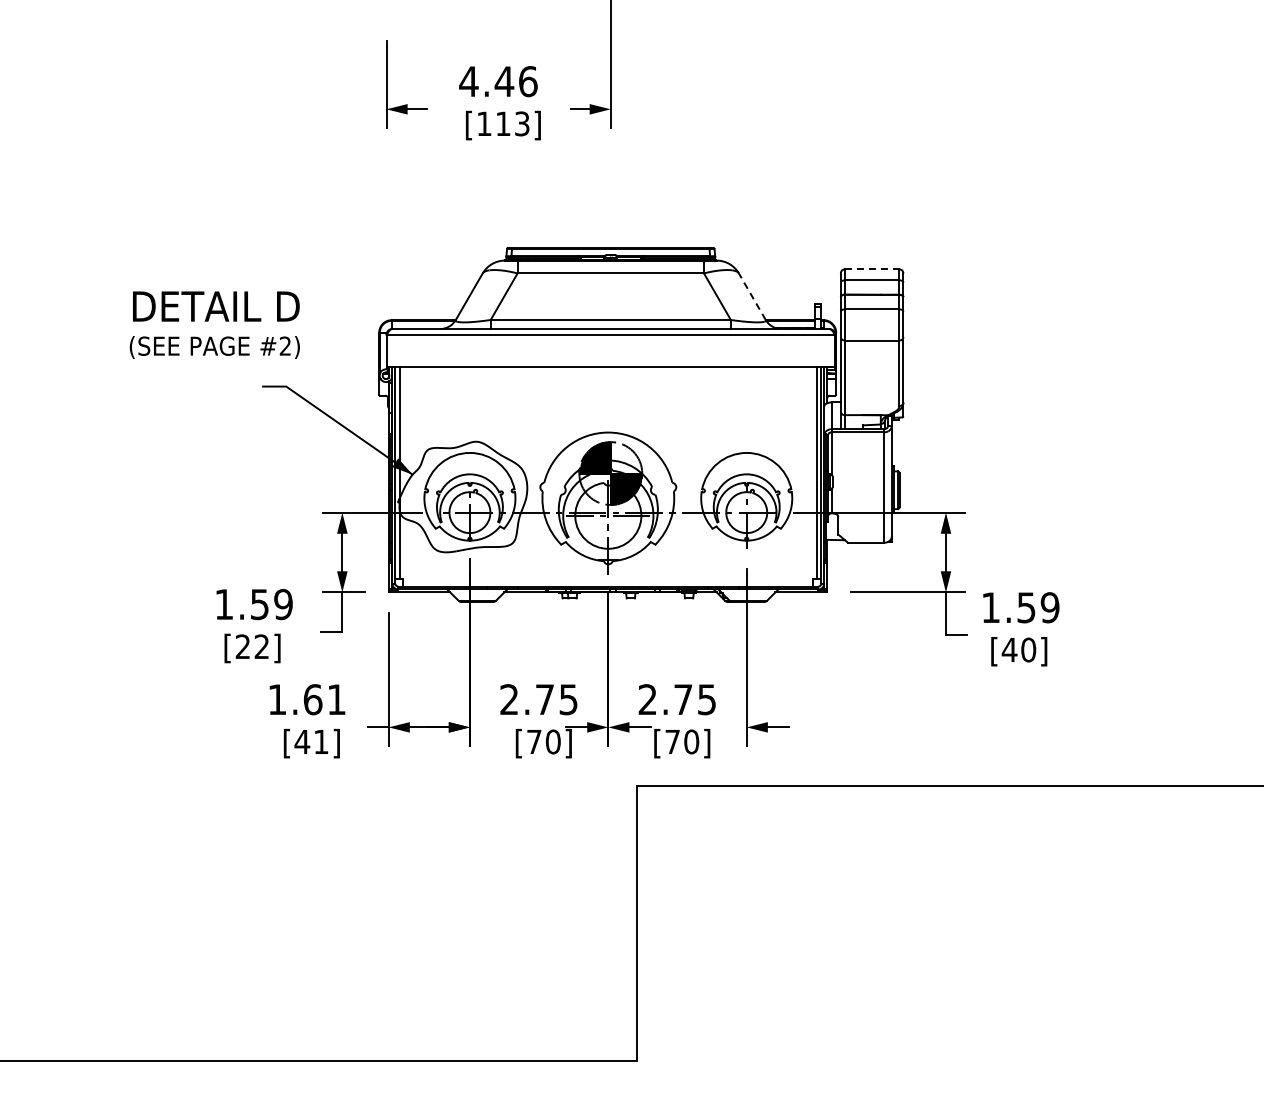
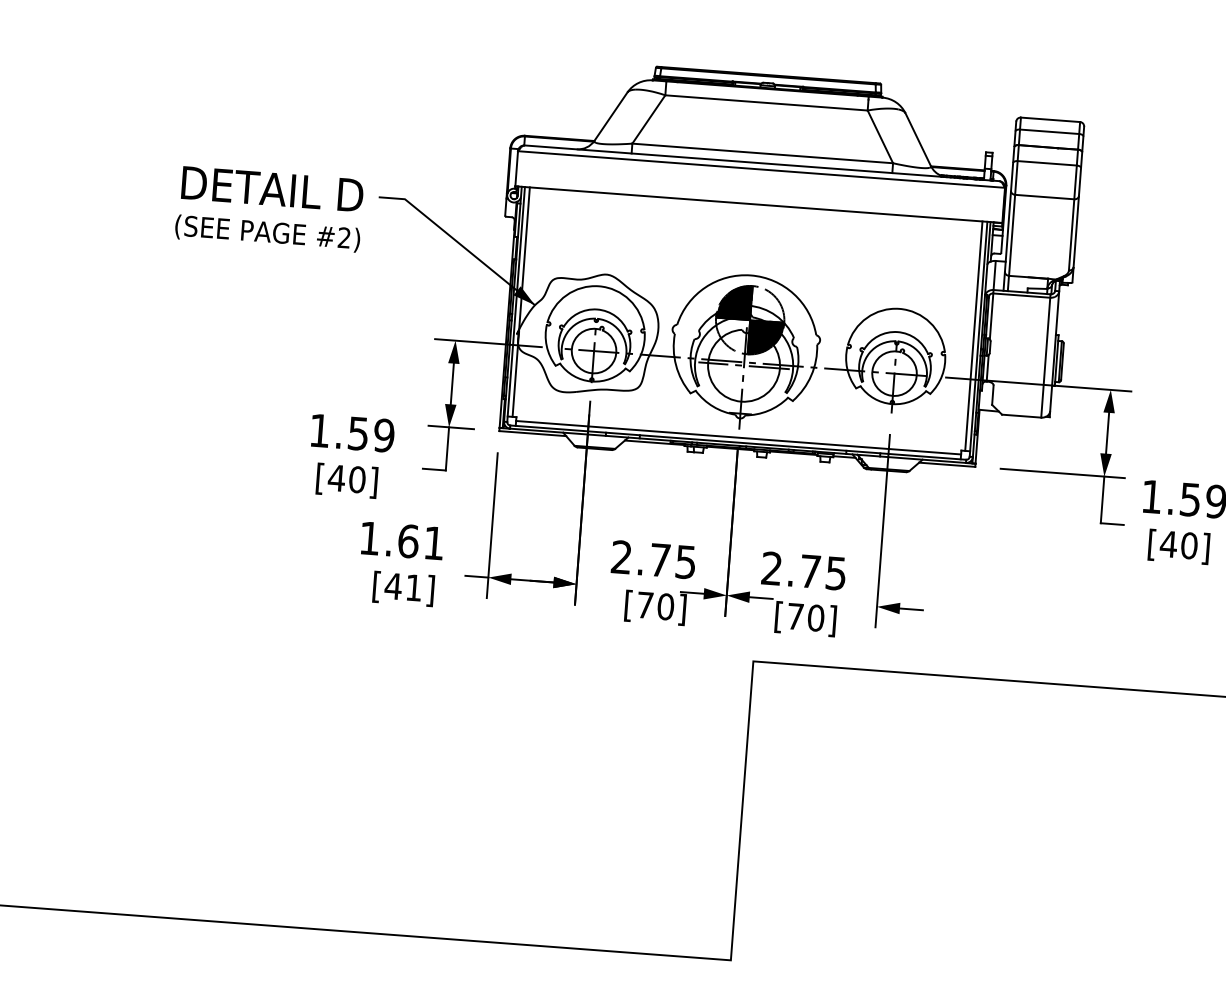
line: (872, 269) -> (1050, 120), dashed -> solid
line: (752, 296) -> (918, 139), dashed -> solid
text: (214, 324) -> (269, 208), moved
line: (608, 582) -> (738, 438), added
text: (252, 646) -> (347, 478), [22] -> [40]

